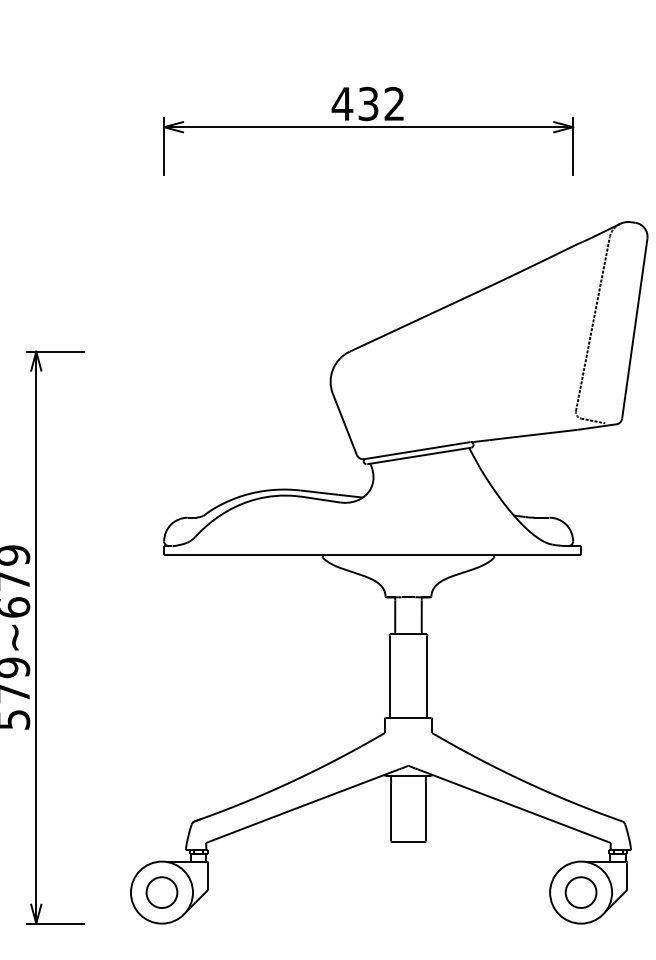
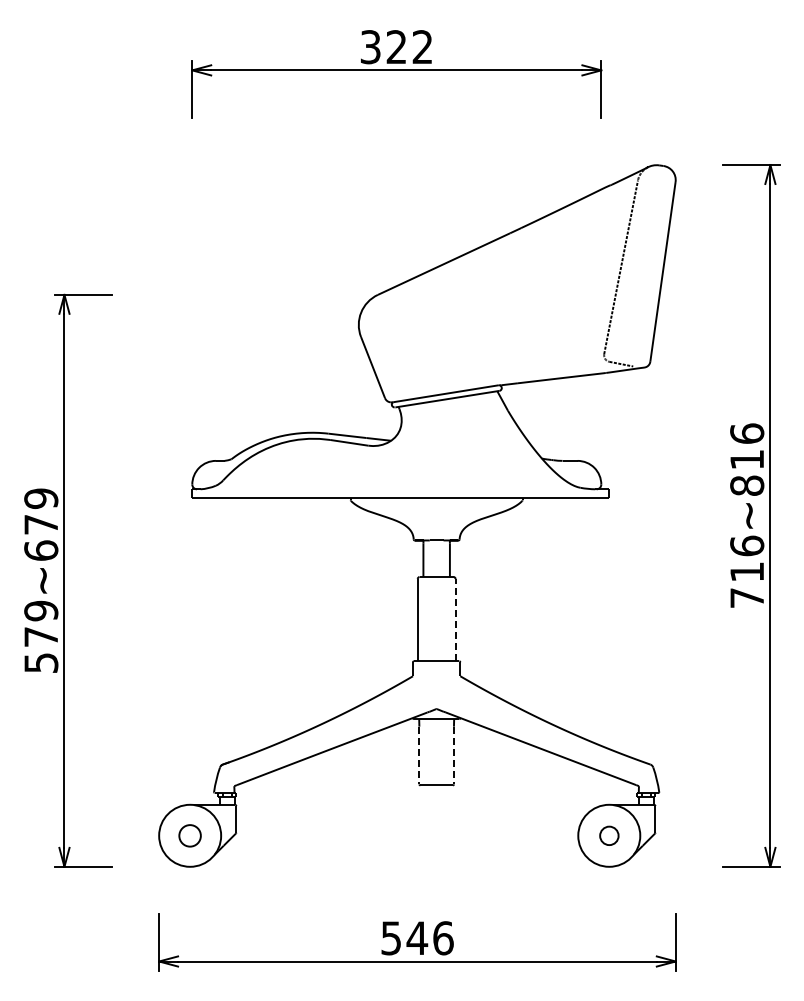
text: (354, 104) -> (382, 47), 432 -> 322
line: (427, 676) -> (455, 619), solid -> dashed
line: (391, 812) -> (419, 755), solid -> dashed
line: (425, 812) -> (453, 755), solid -> dashed
circle: (161, 892) -> (189, 835), size x0.7
circle: (581, 892) -> (609, 835), size x0.6

